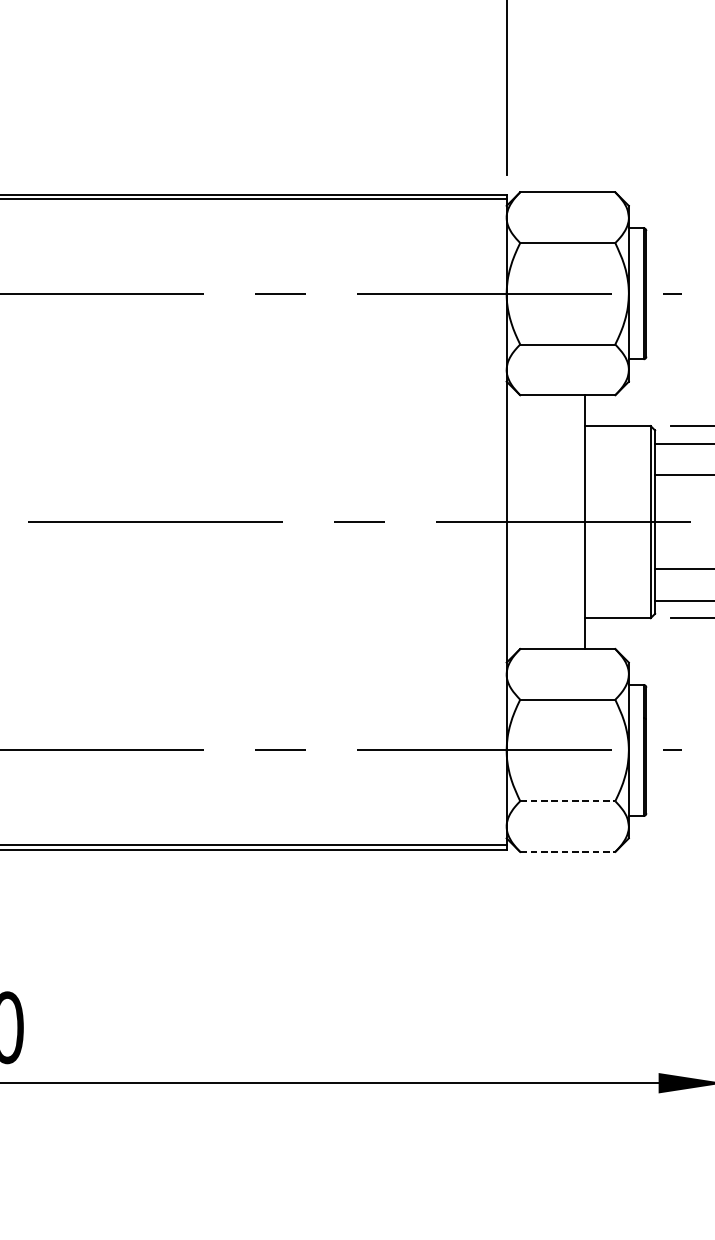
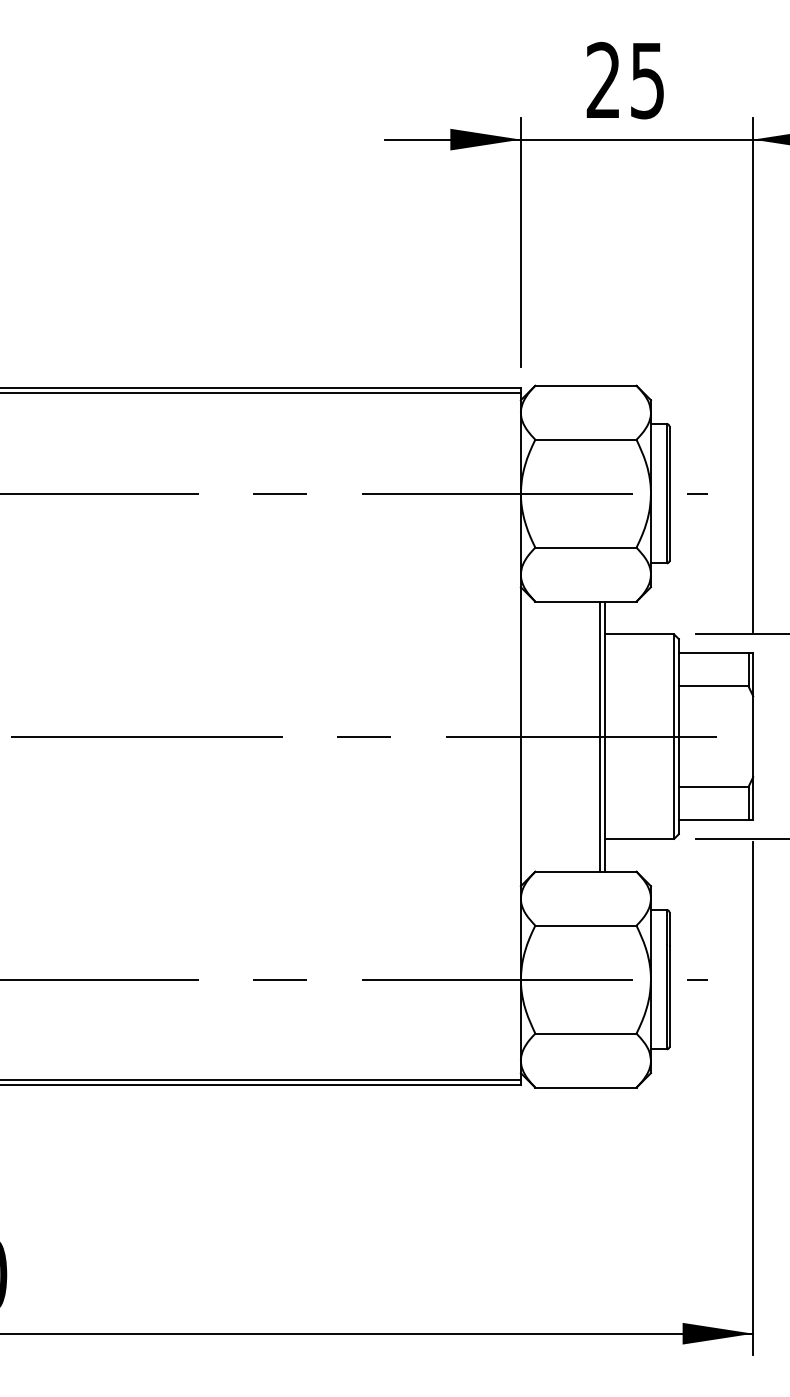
line: (580, 521) -> (599, 736), added
line: (567, 801) -> (585, 1033), dashed -> solid
line: (567, 851) -> (585, 1087), dashed -> solid

